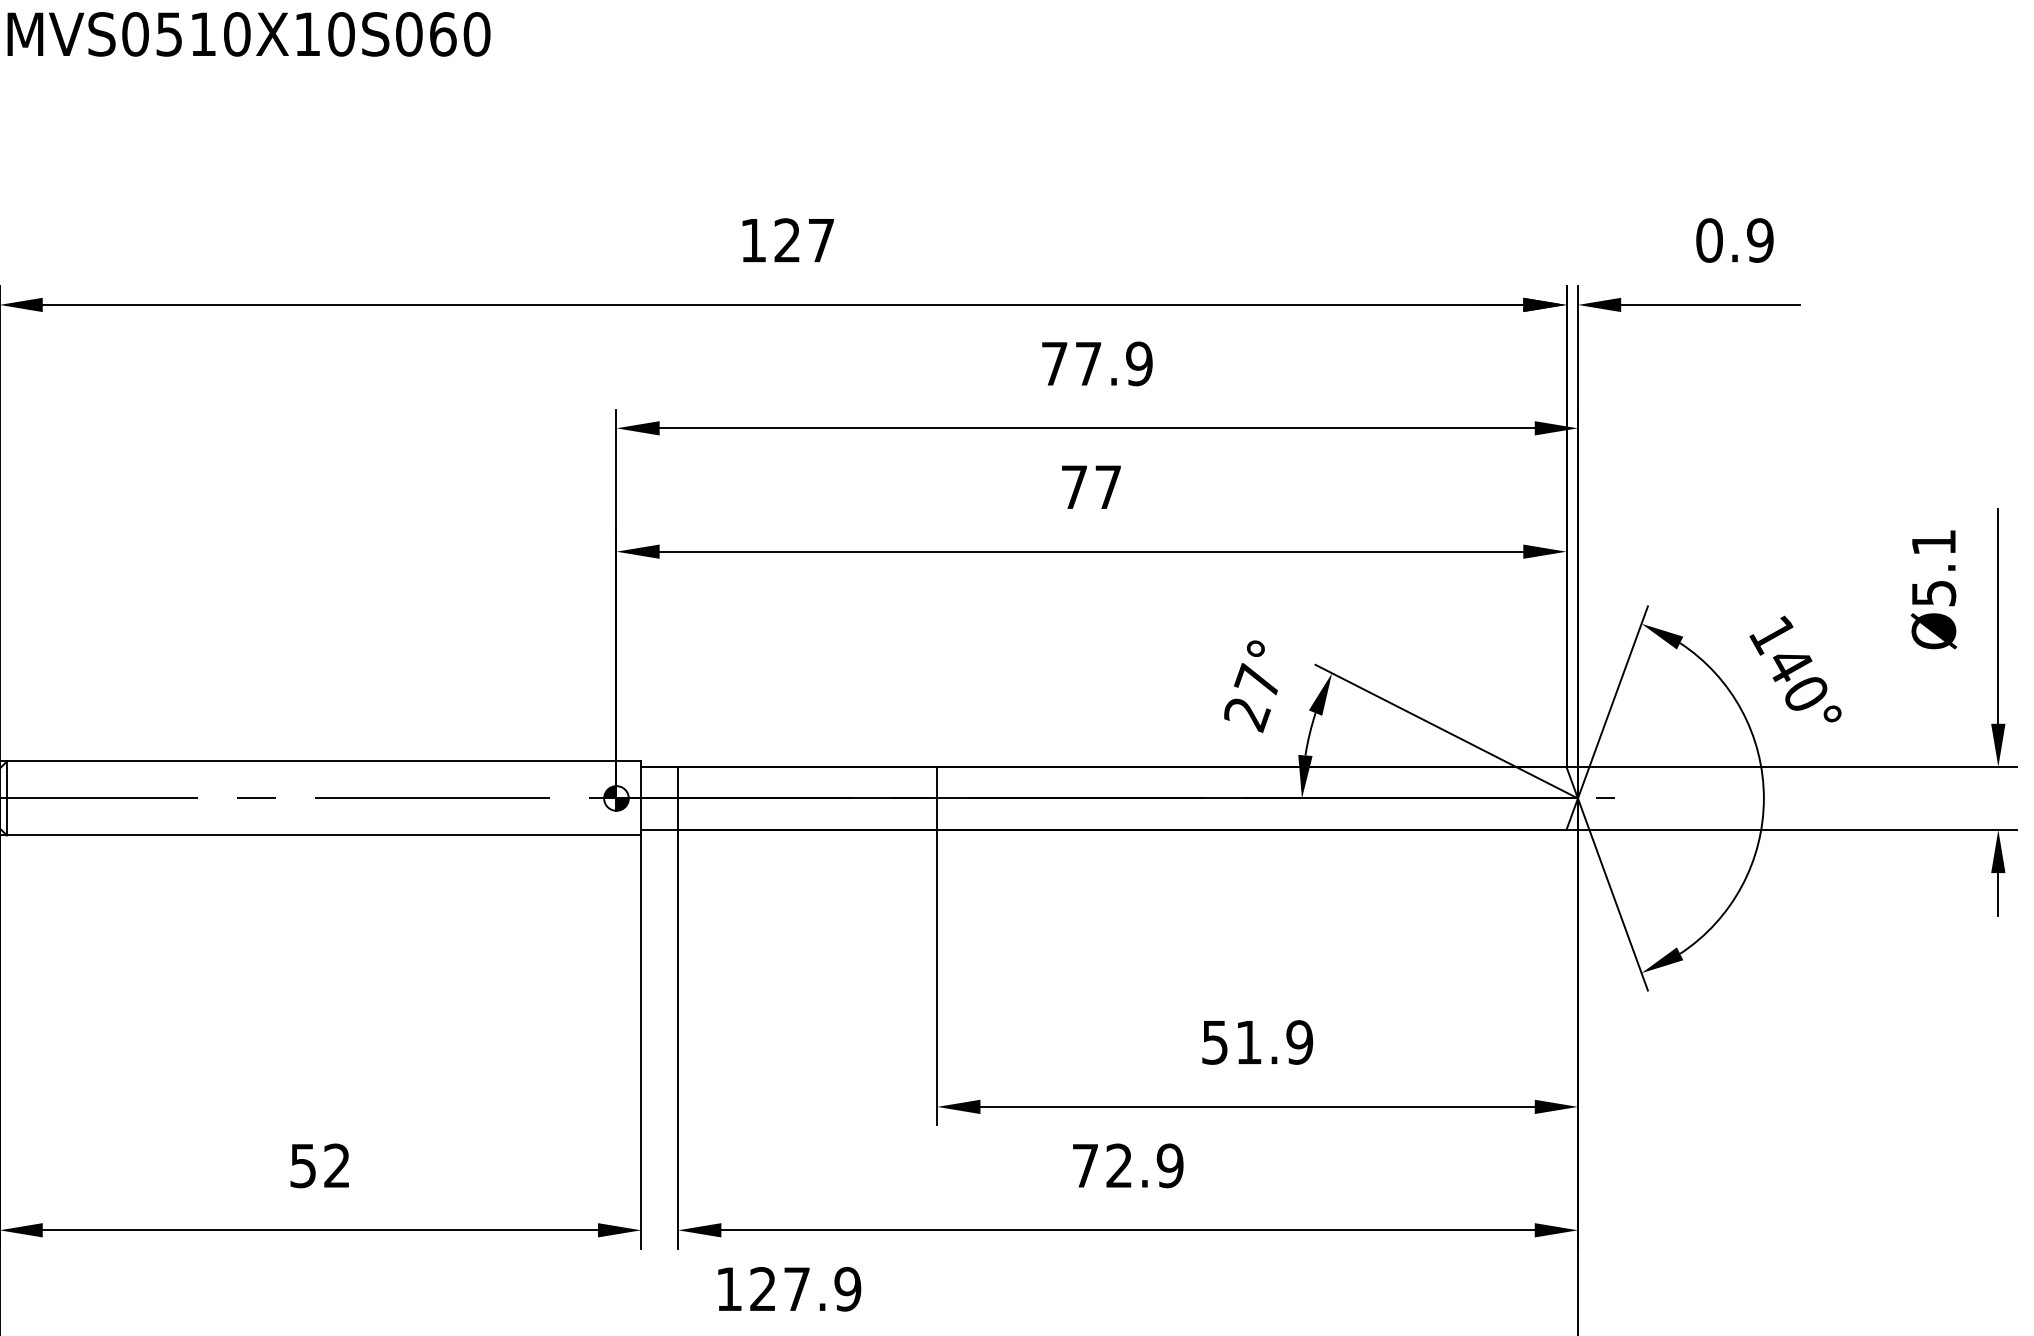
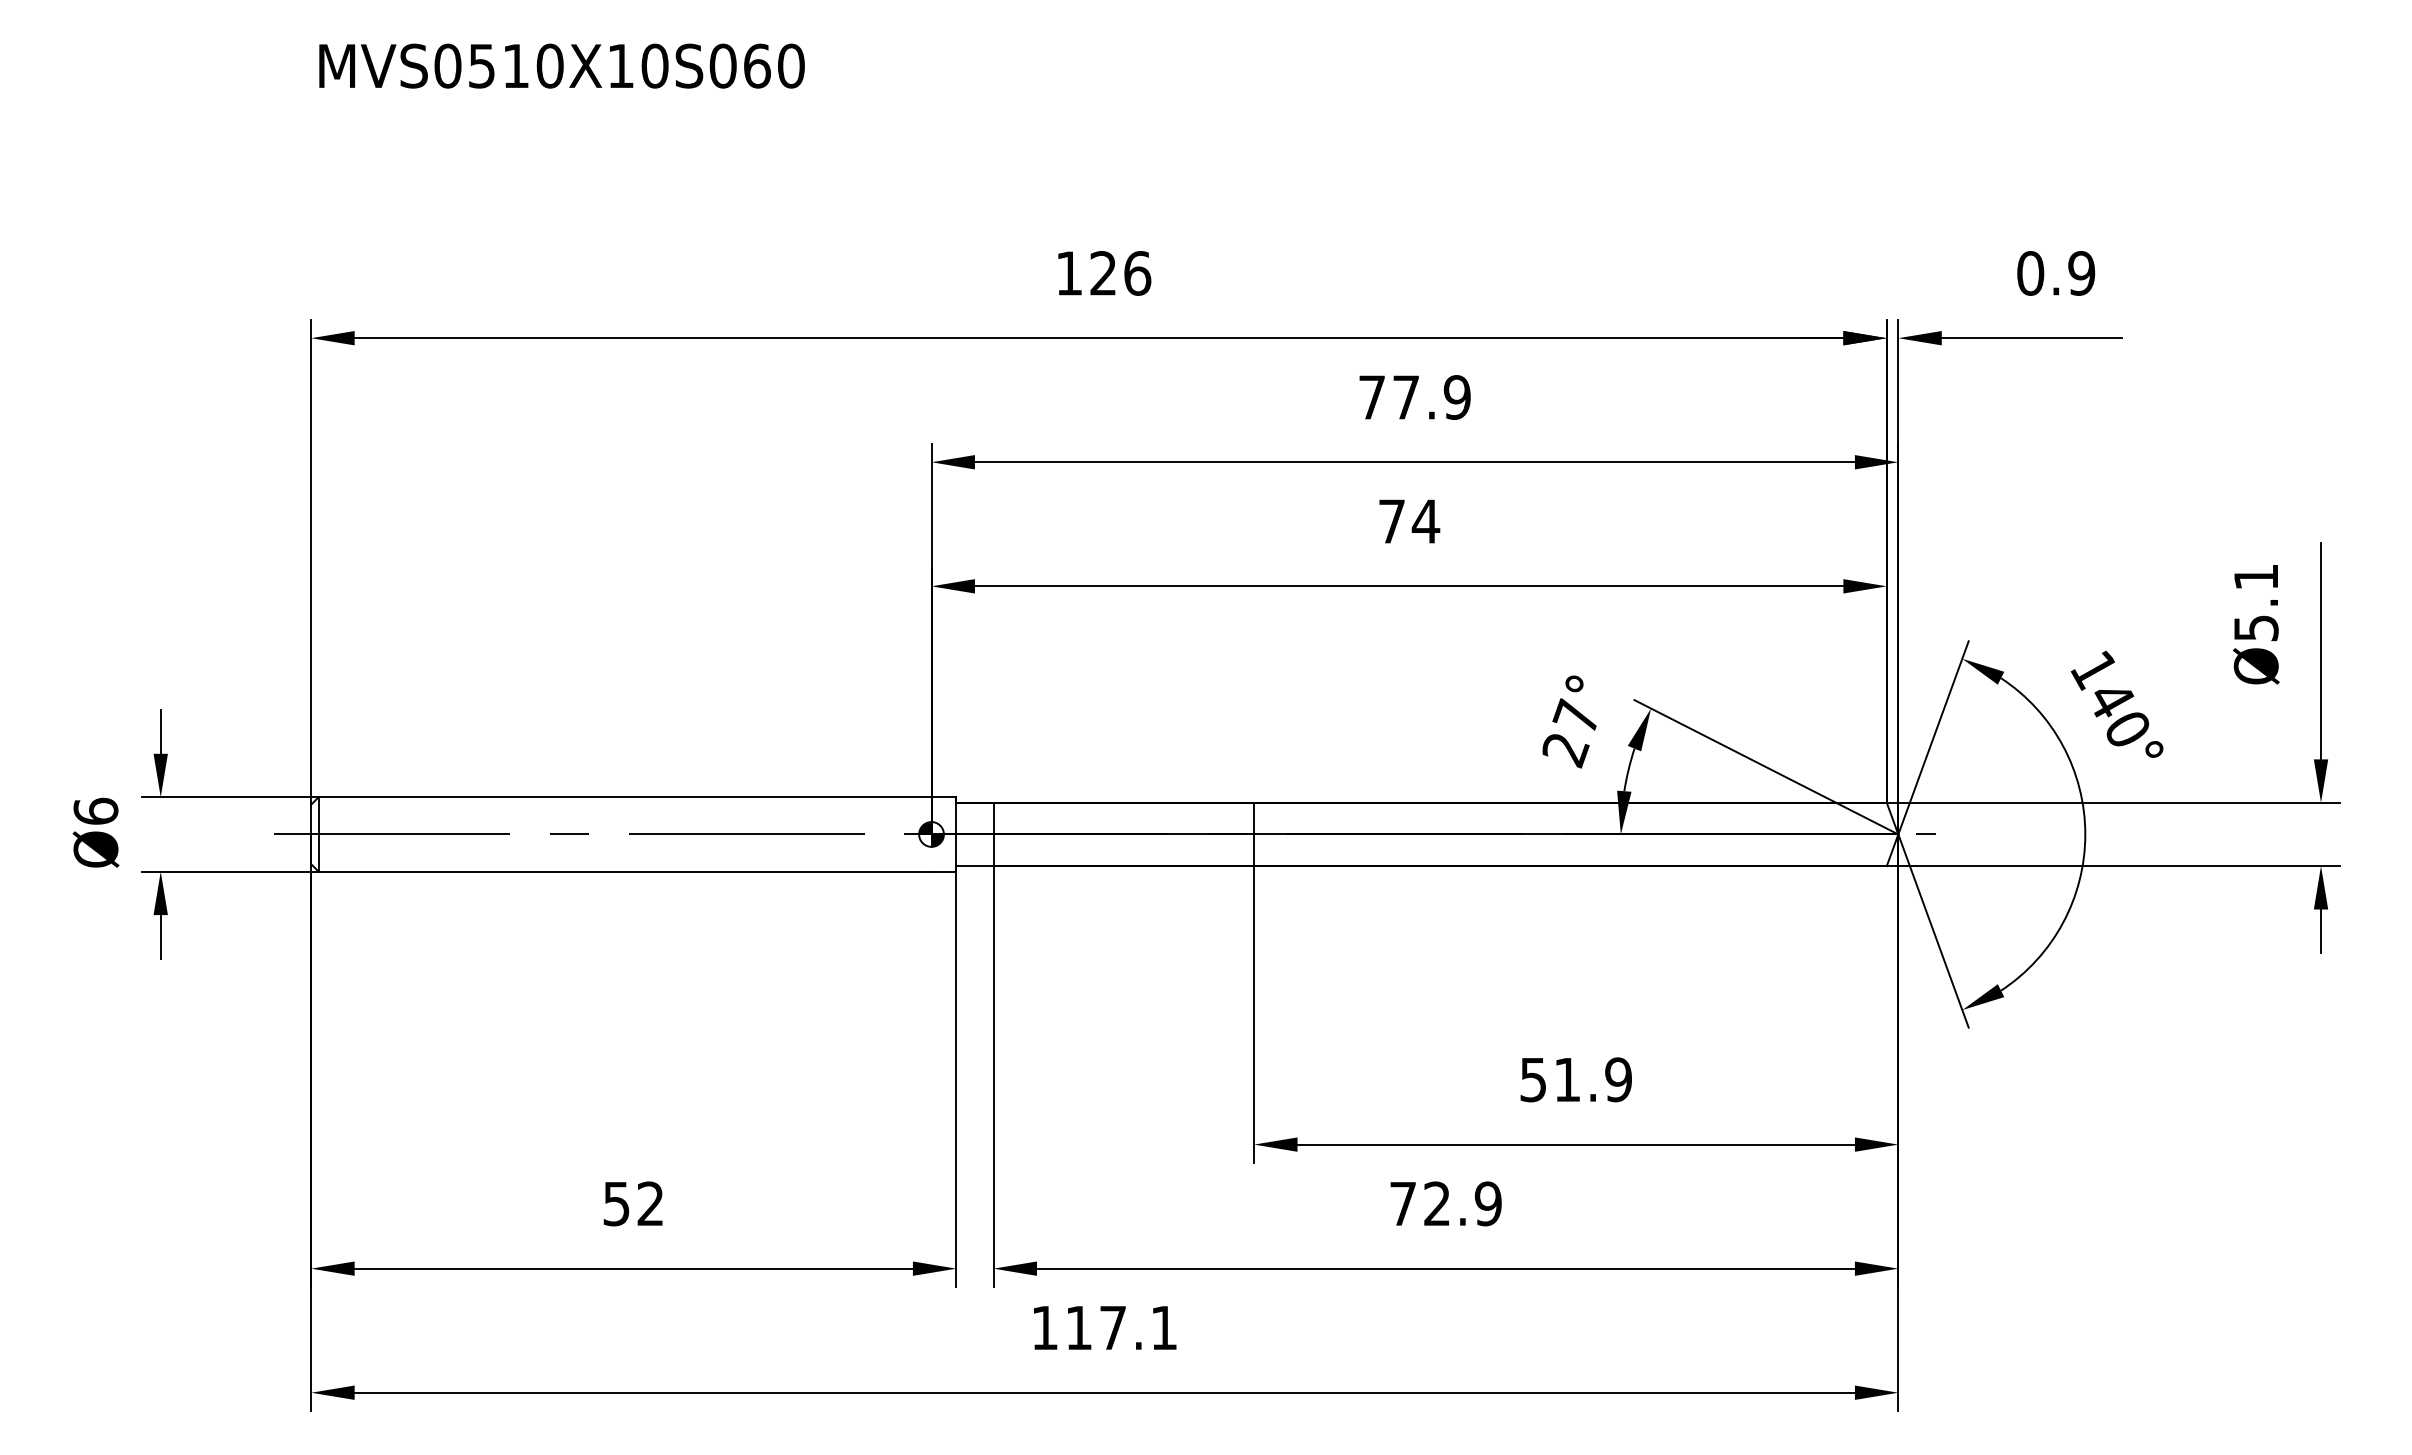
text: (821, 240) -> (1137, 273), 127 -> 126
text: (1107, 487) -> (1425, 521), 77 -> 74
text: (805, 1288) -> (1121, 1327), 127.9 -> 117.1

